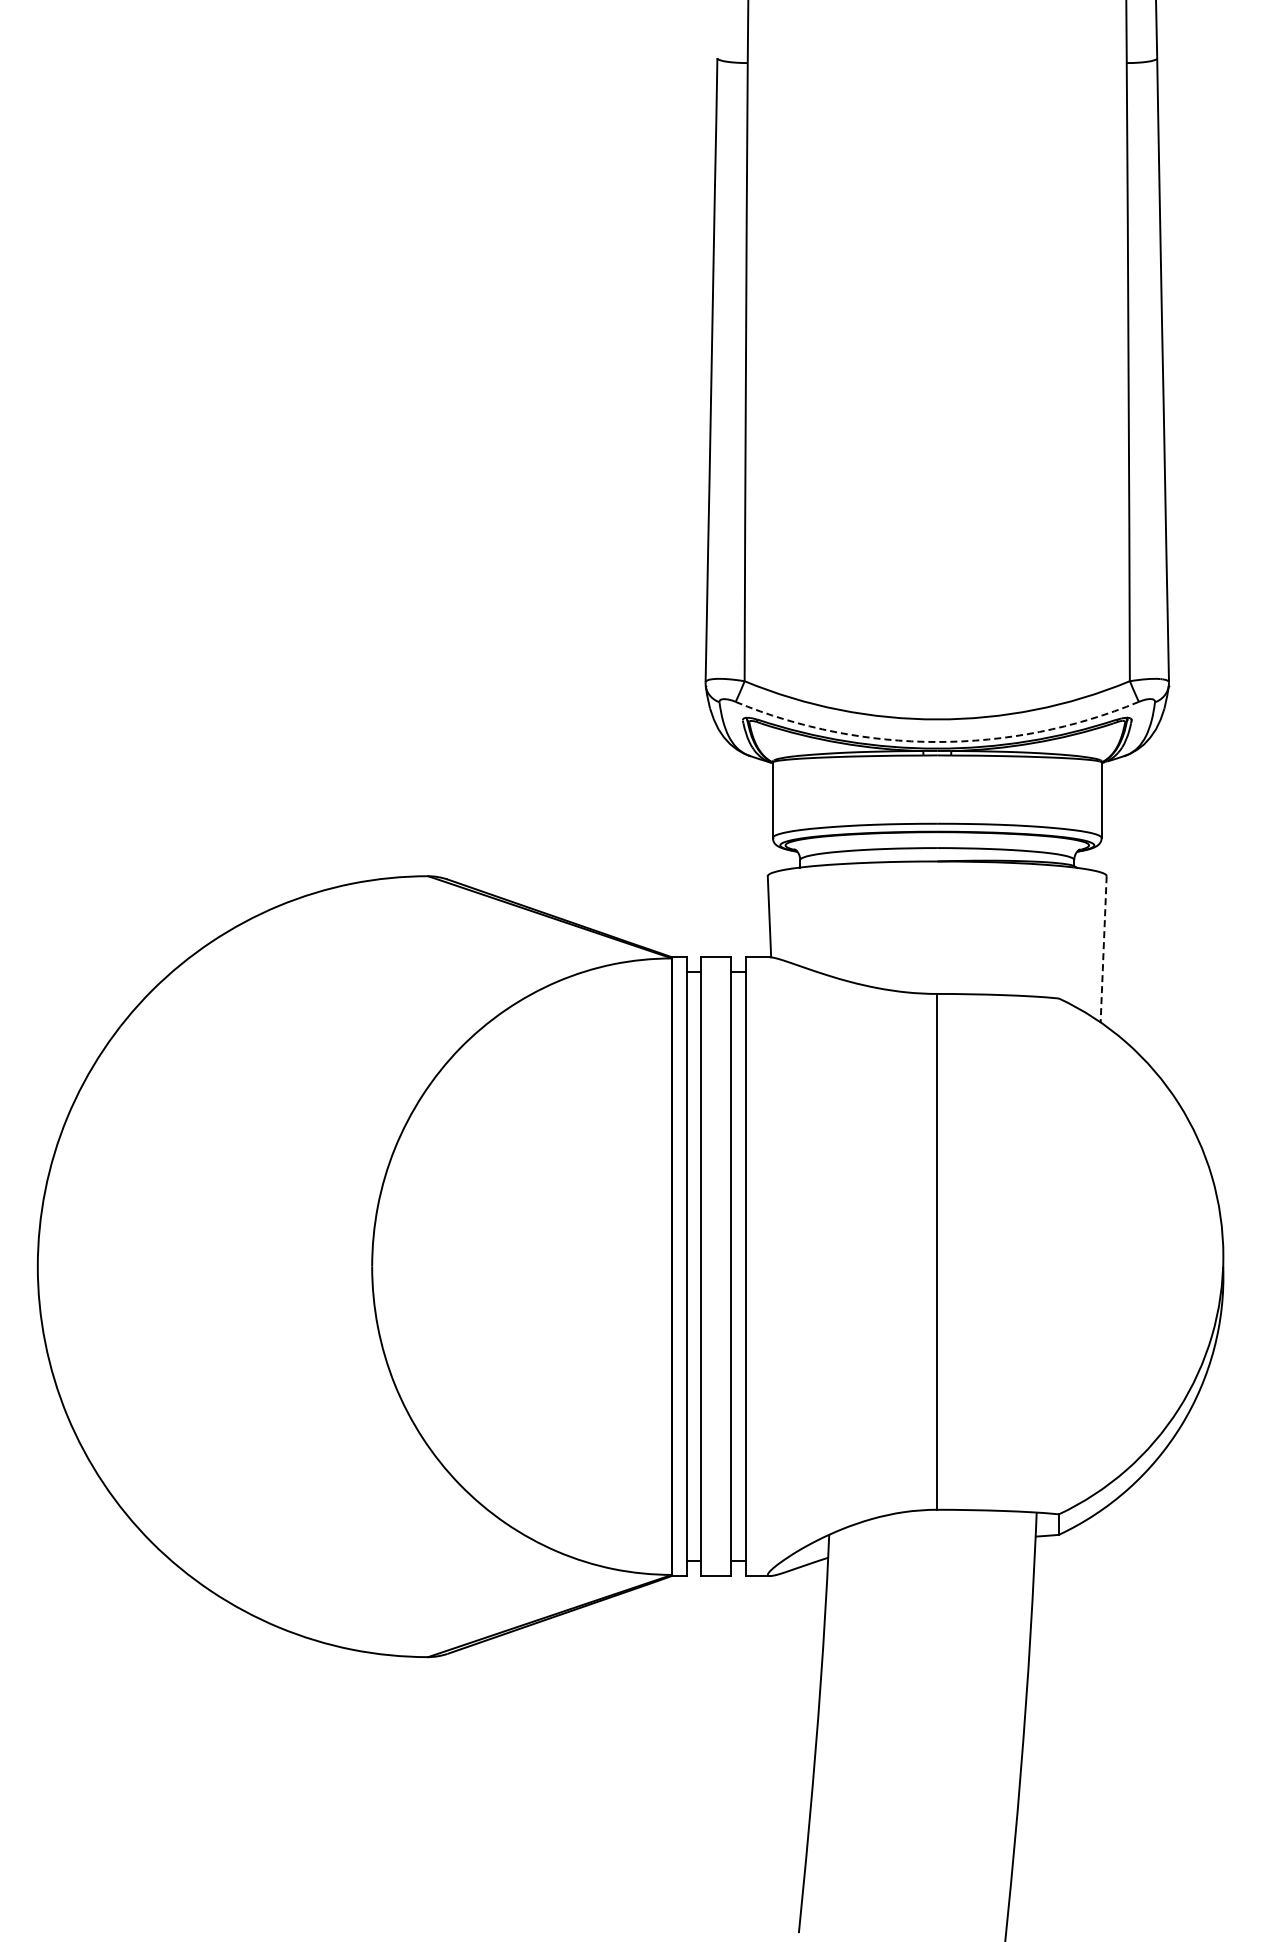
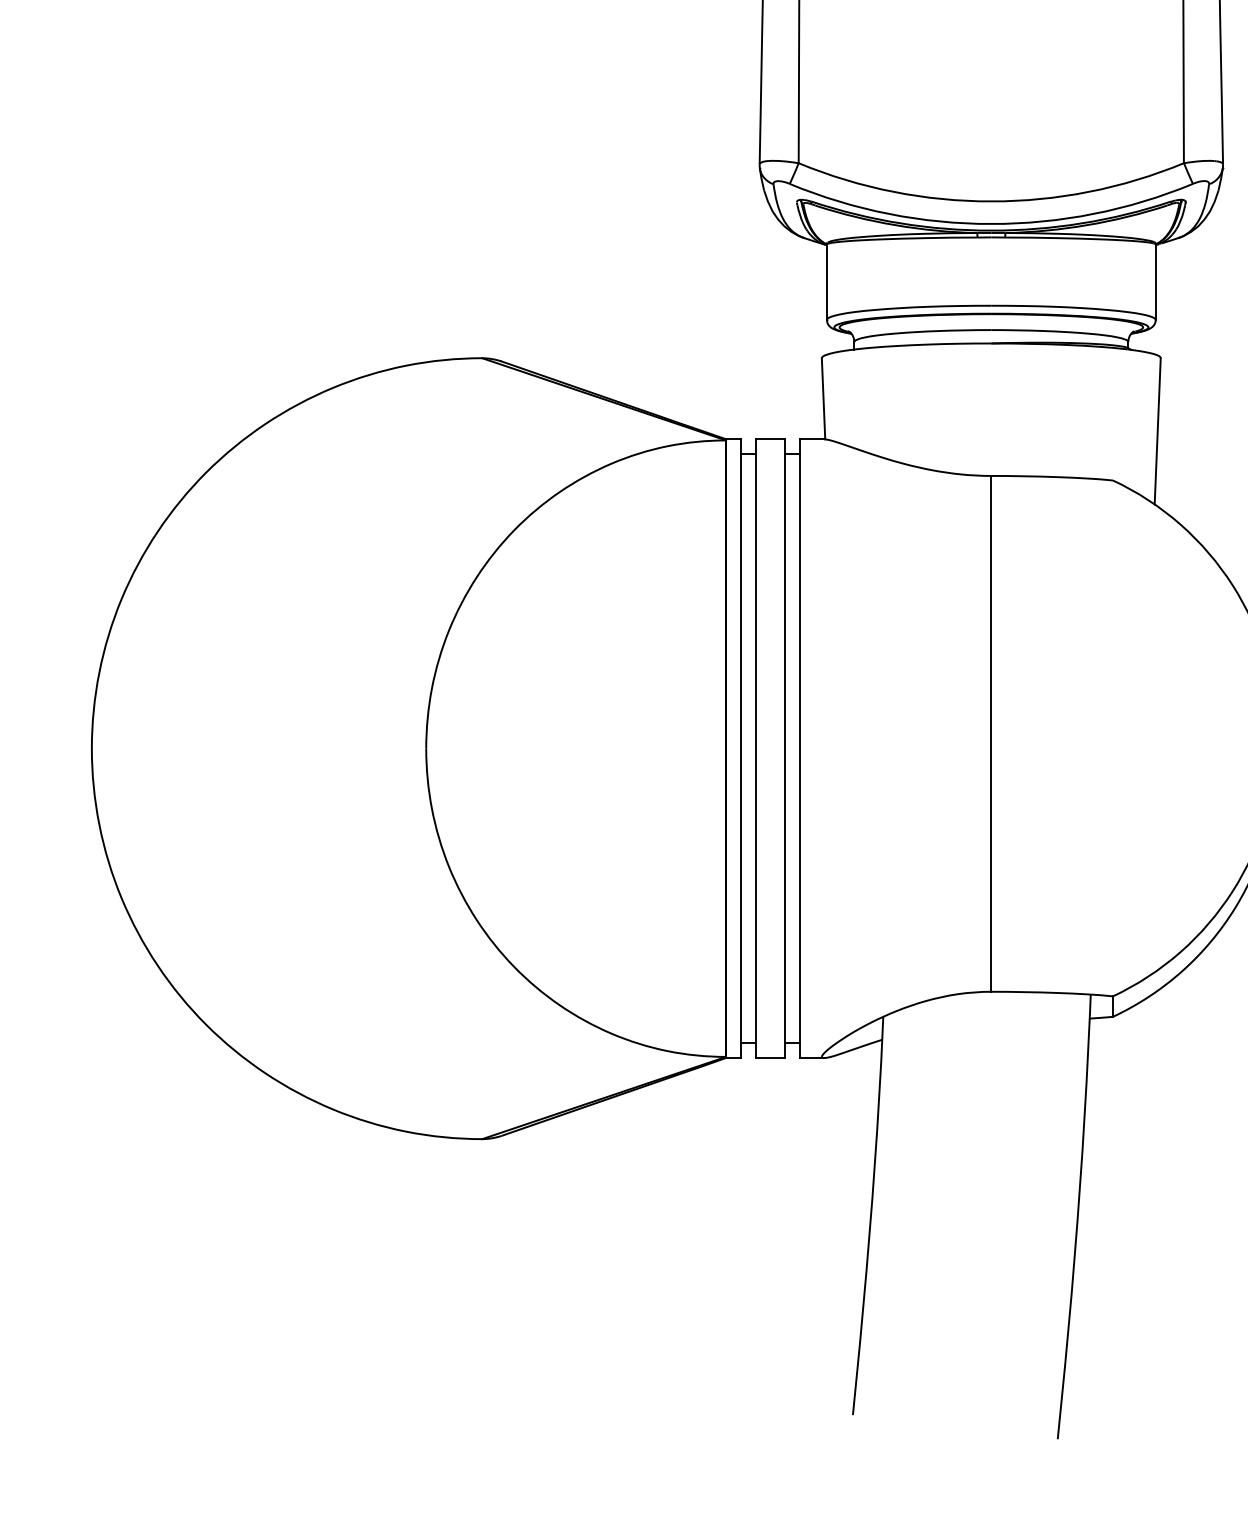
arc: (937, 742) -> (991, 224), dashed -> solid
line: (1103, 949) -> (1157, 431), dashed -> solid

